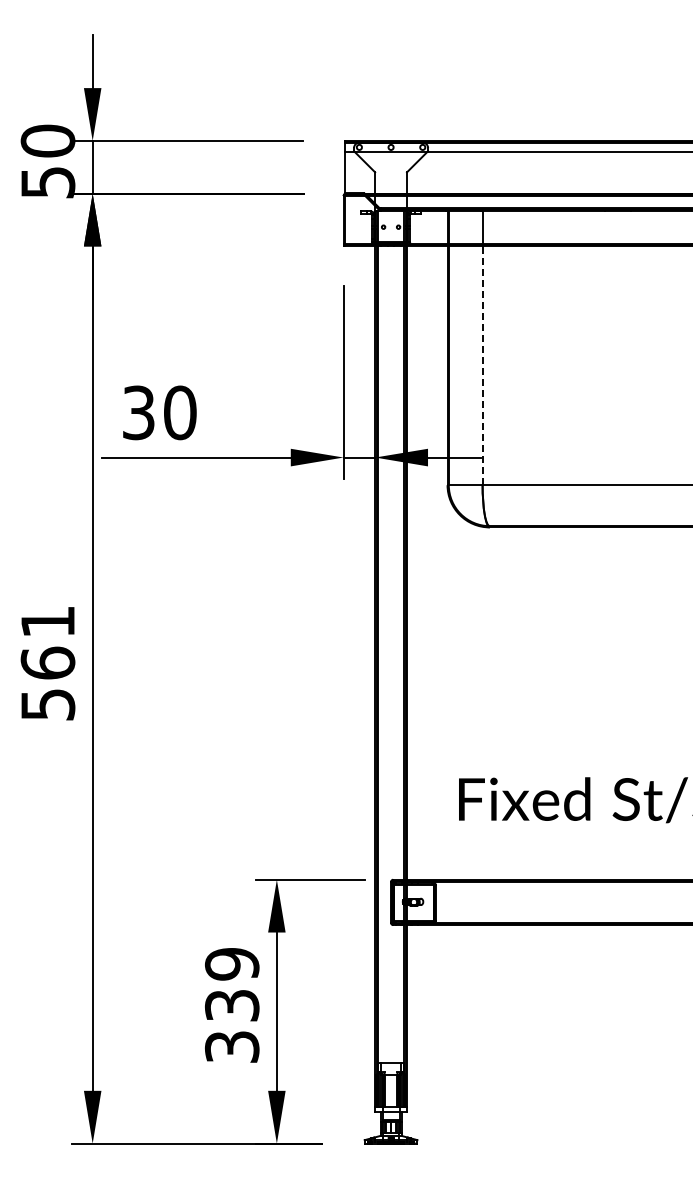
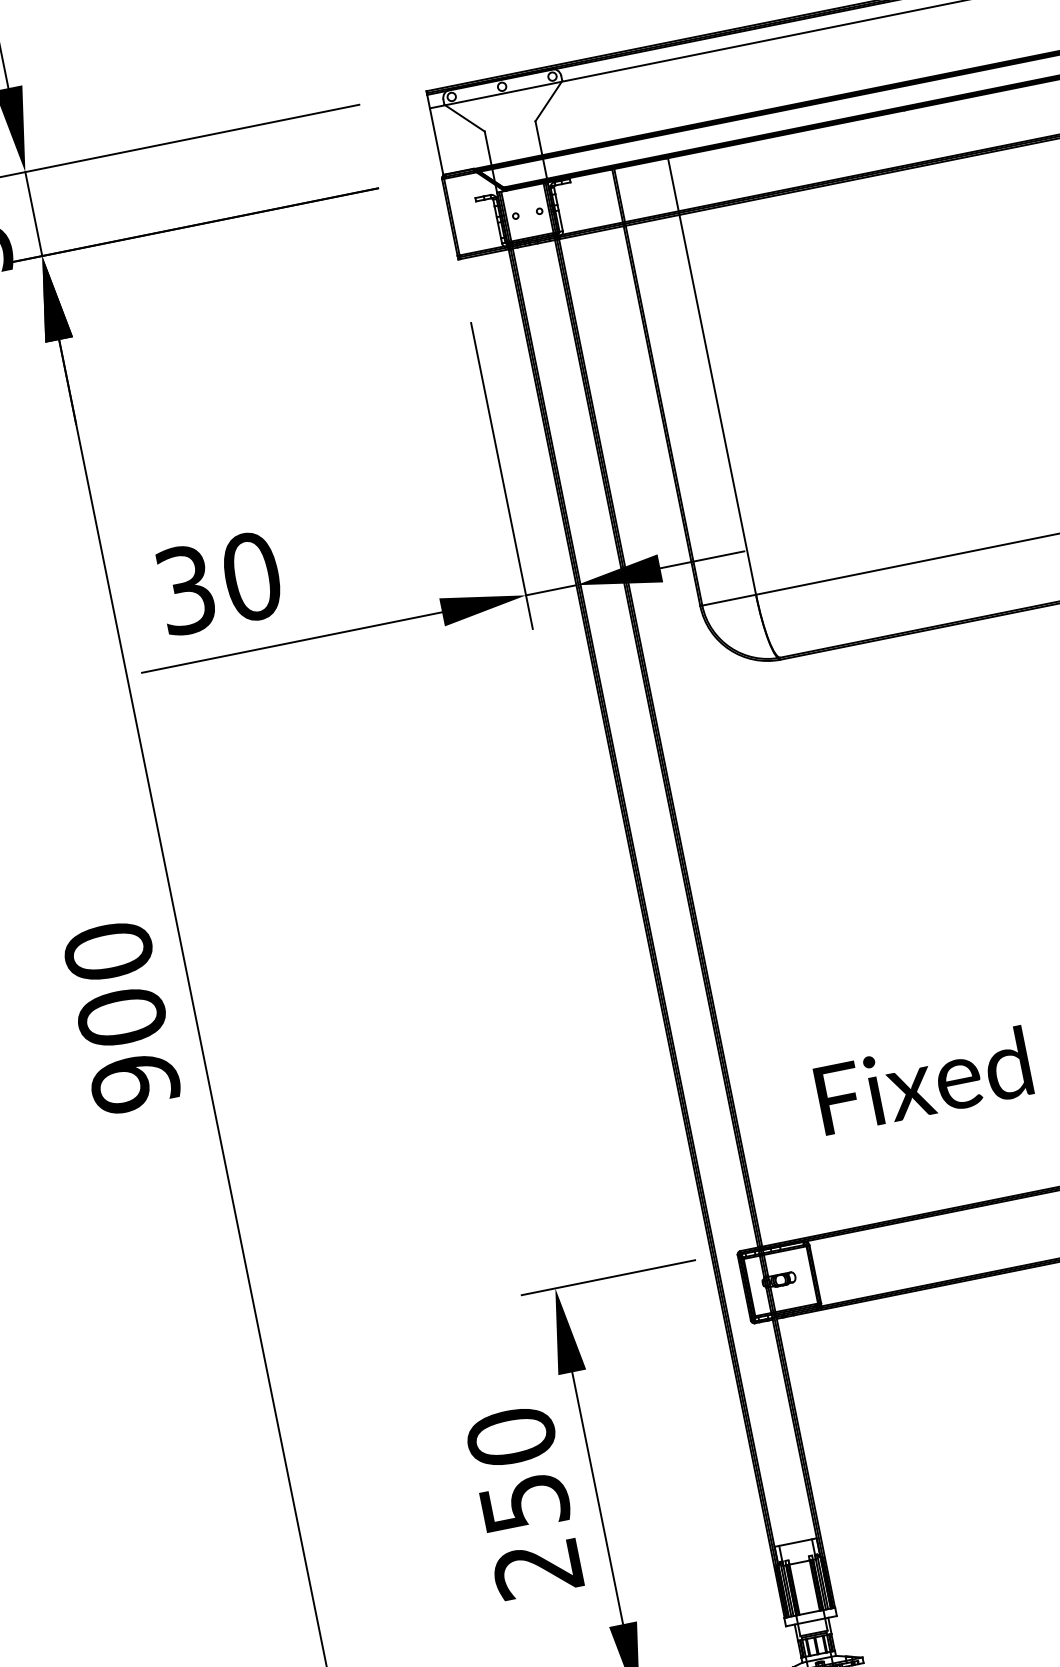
line: (482, 365) -> (717, 404), dashed -> solid
text: (47, 663) -> (121, 1017), 561 -> 900
text: (232, 1004) -> (524, 1501), 339 -> 250

